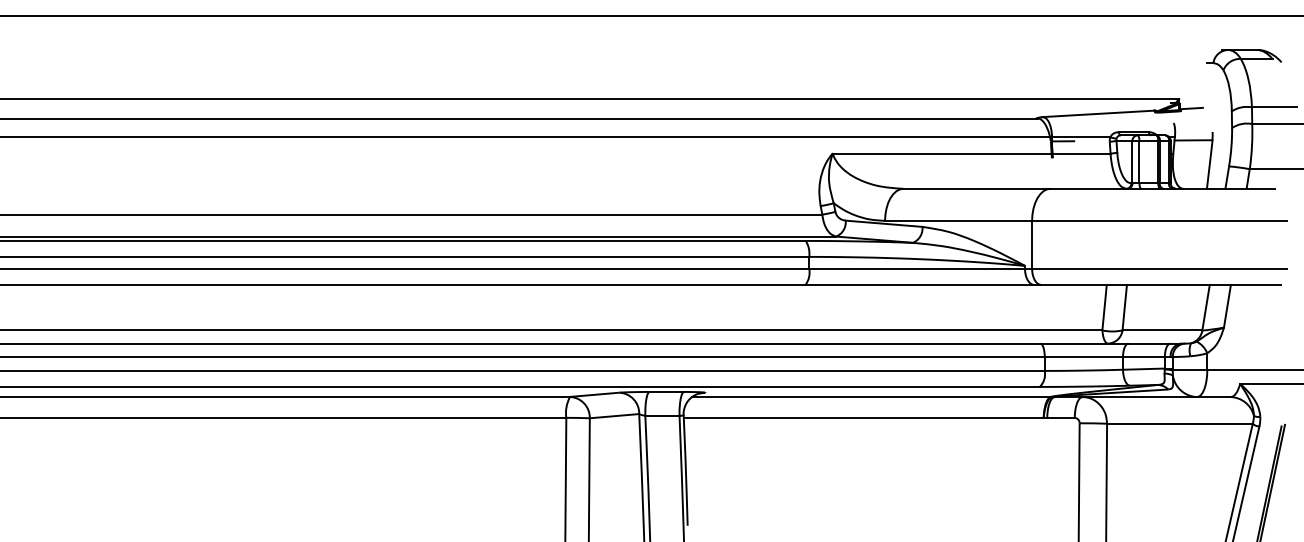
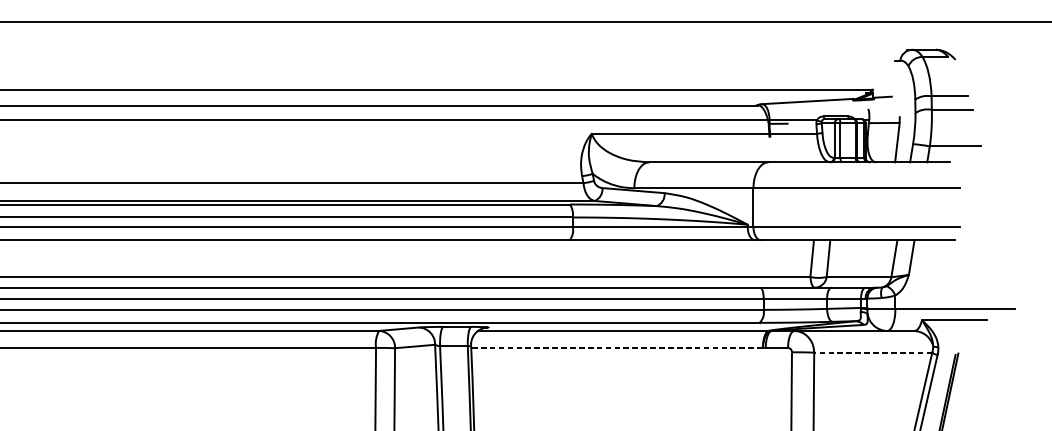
line: (863, 417) -> (616, 347), solid -> dashed
line: (1179, 423) -> (872, 352), solid -> dashed

